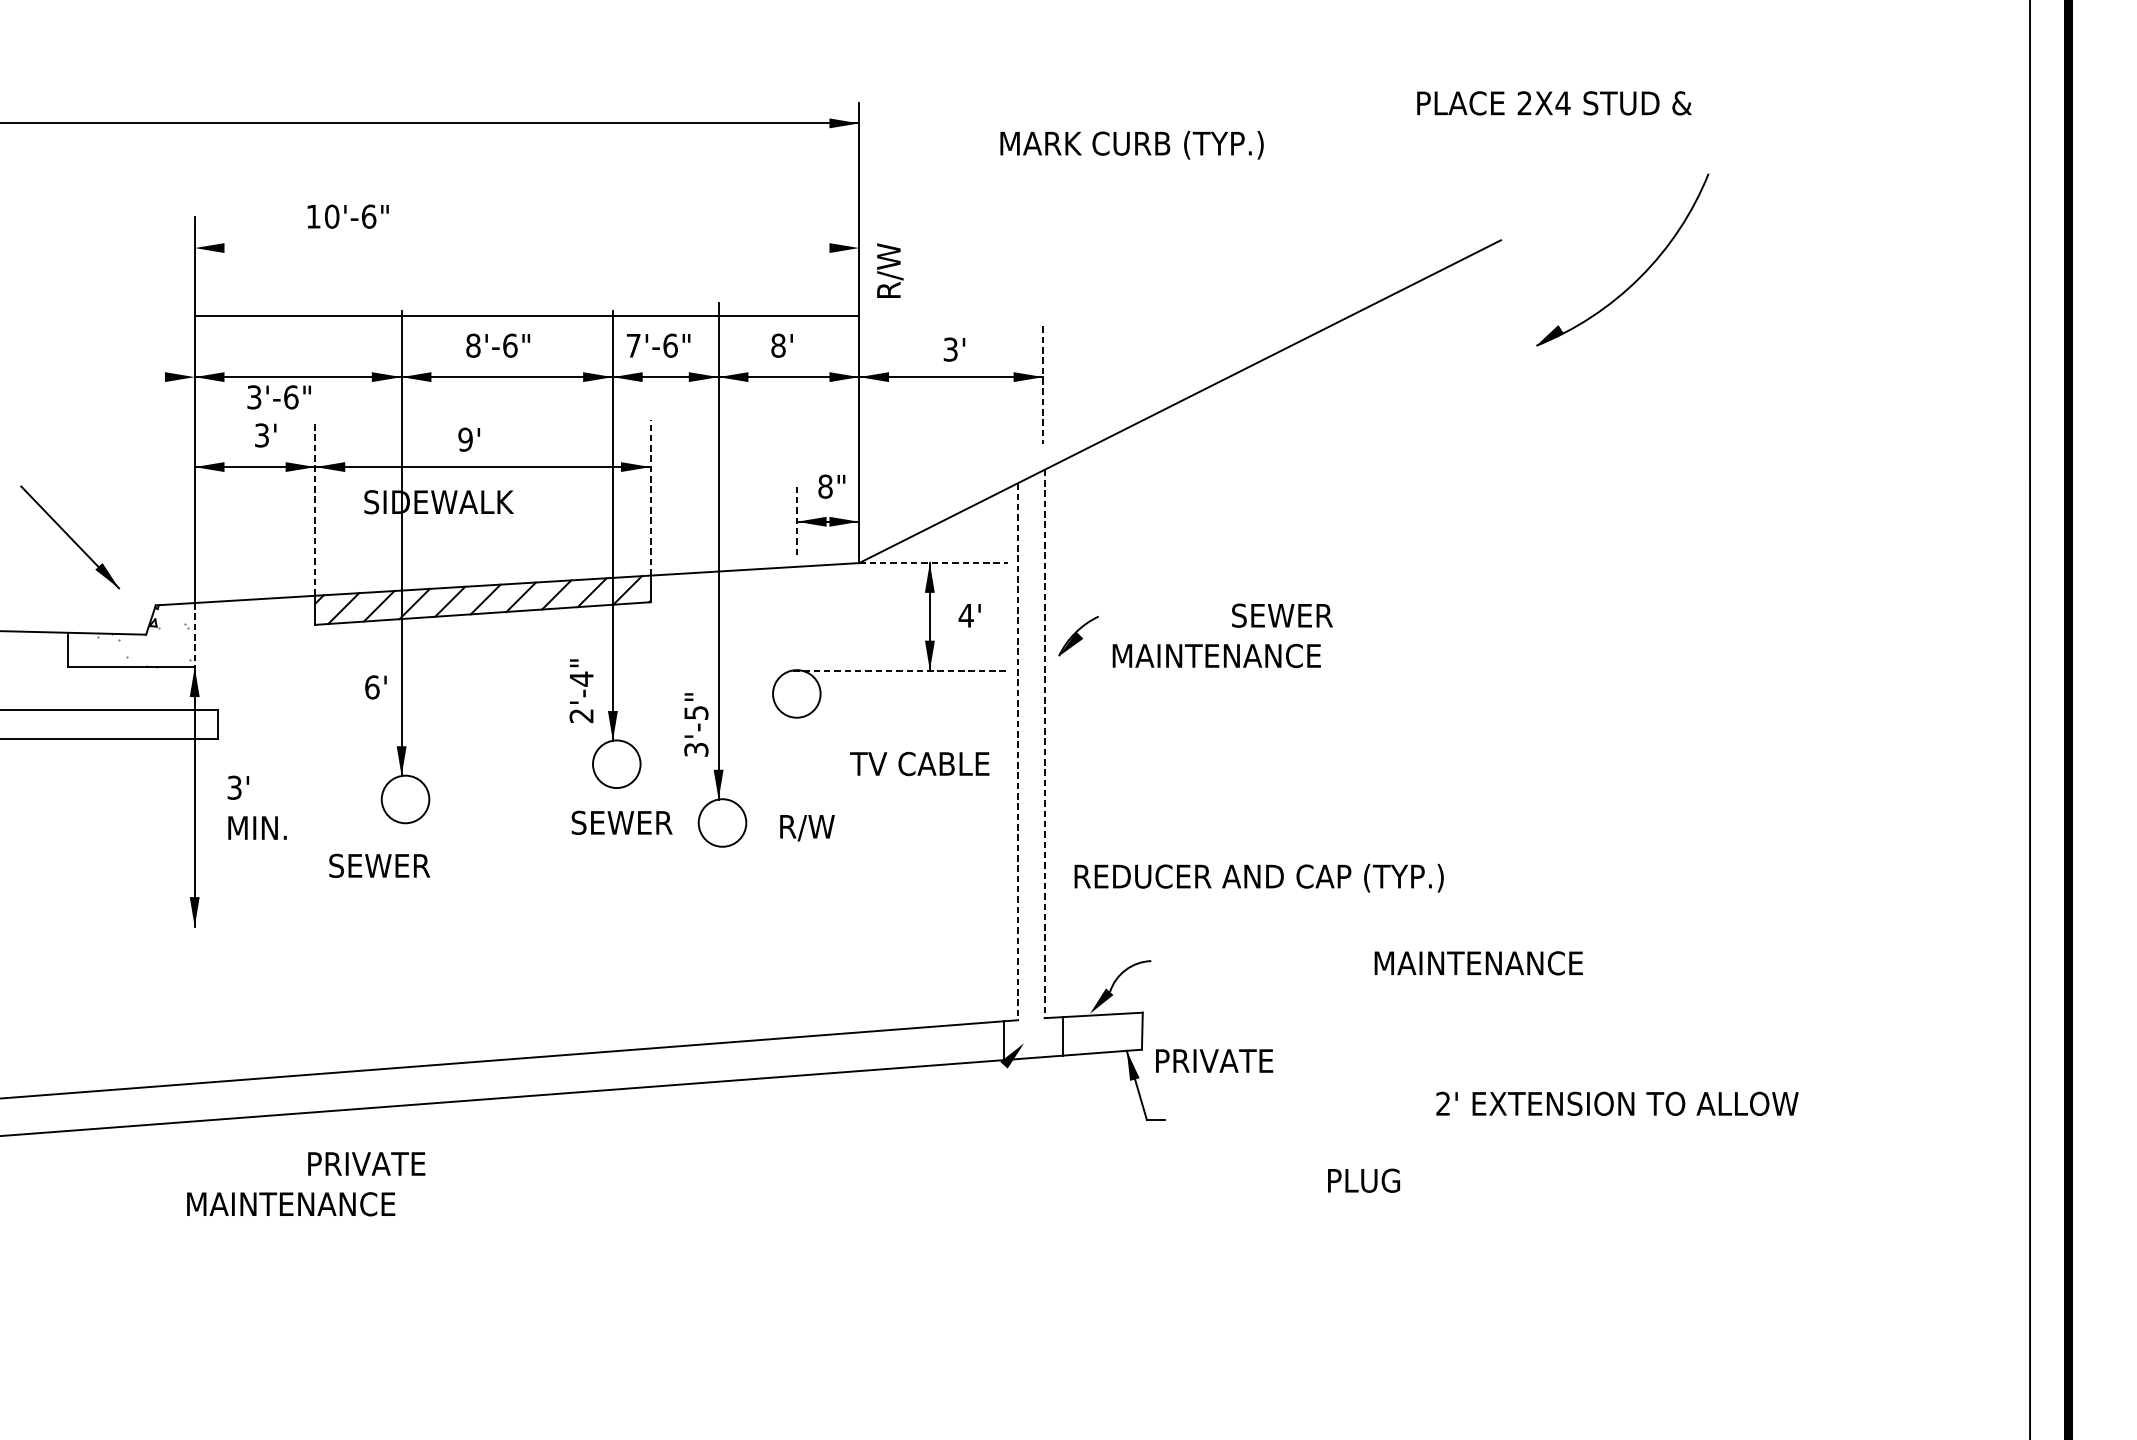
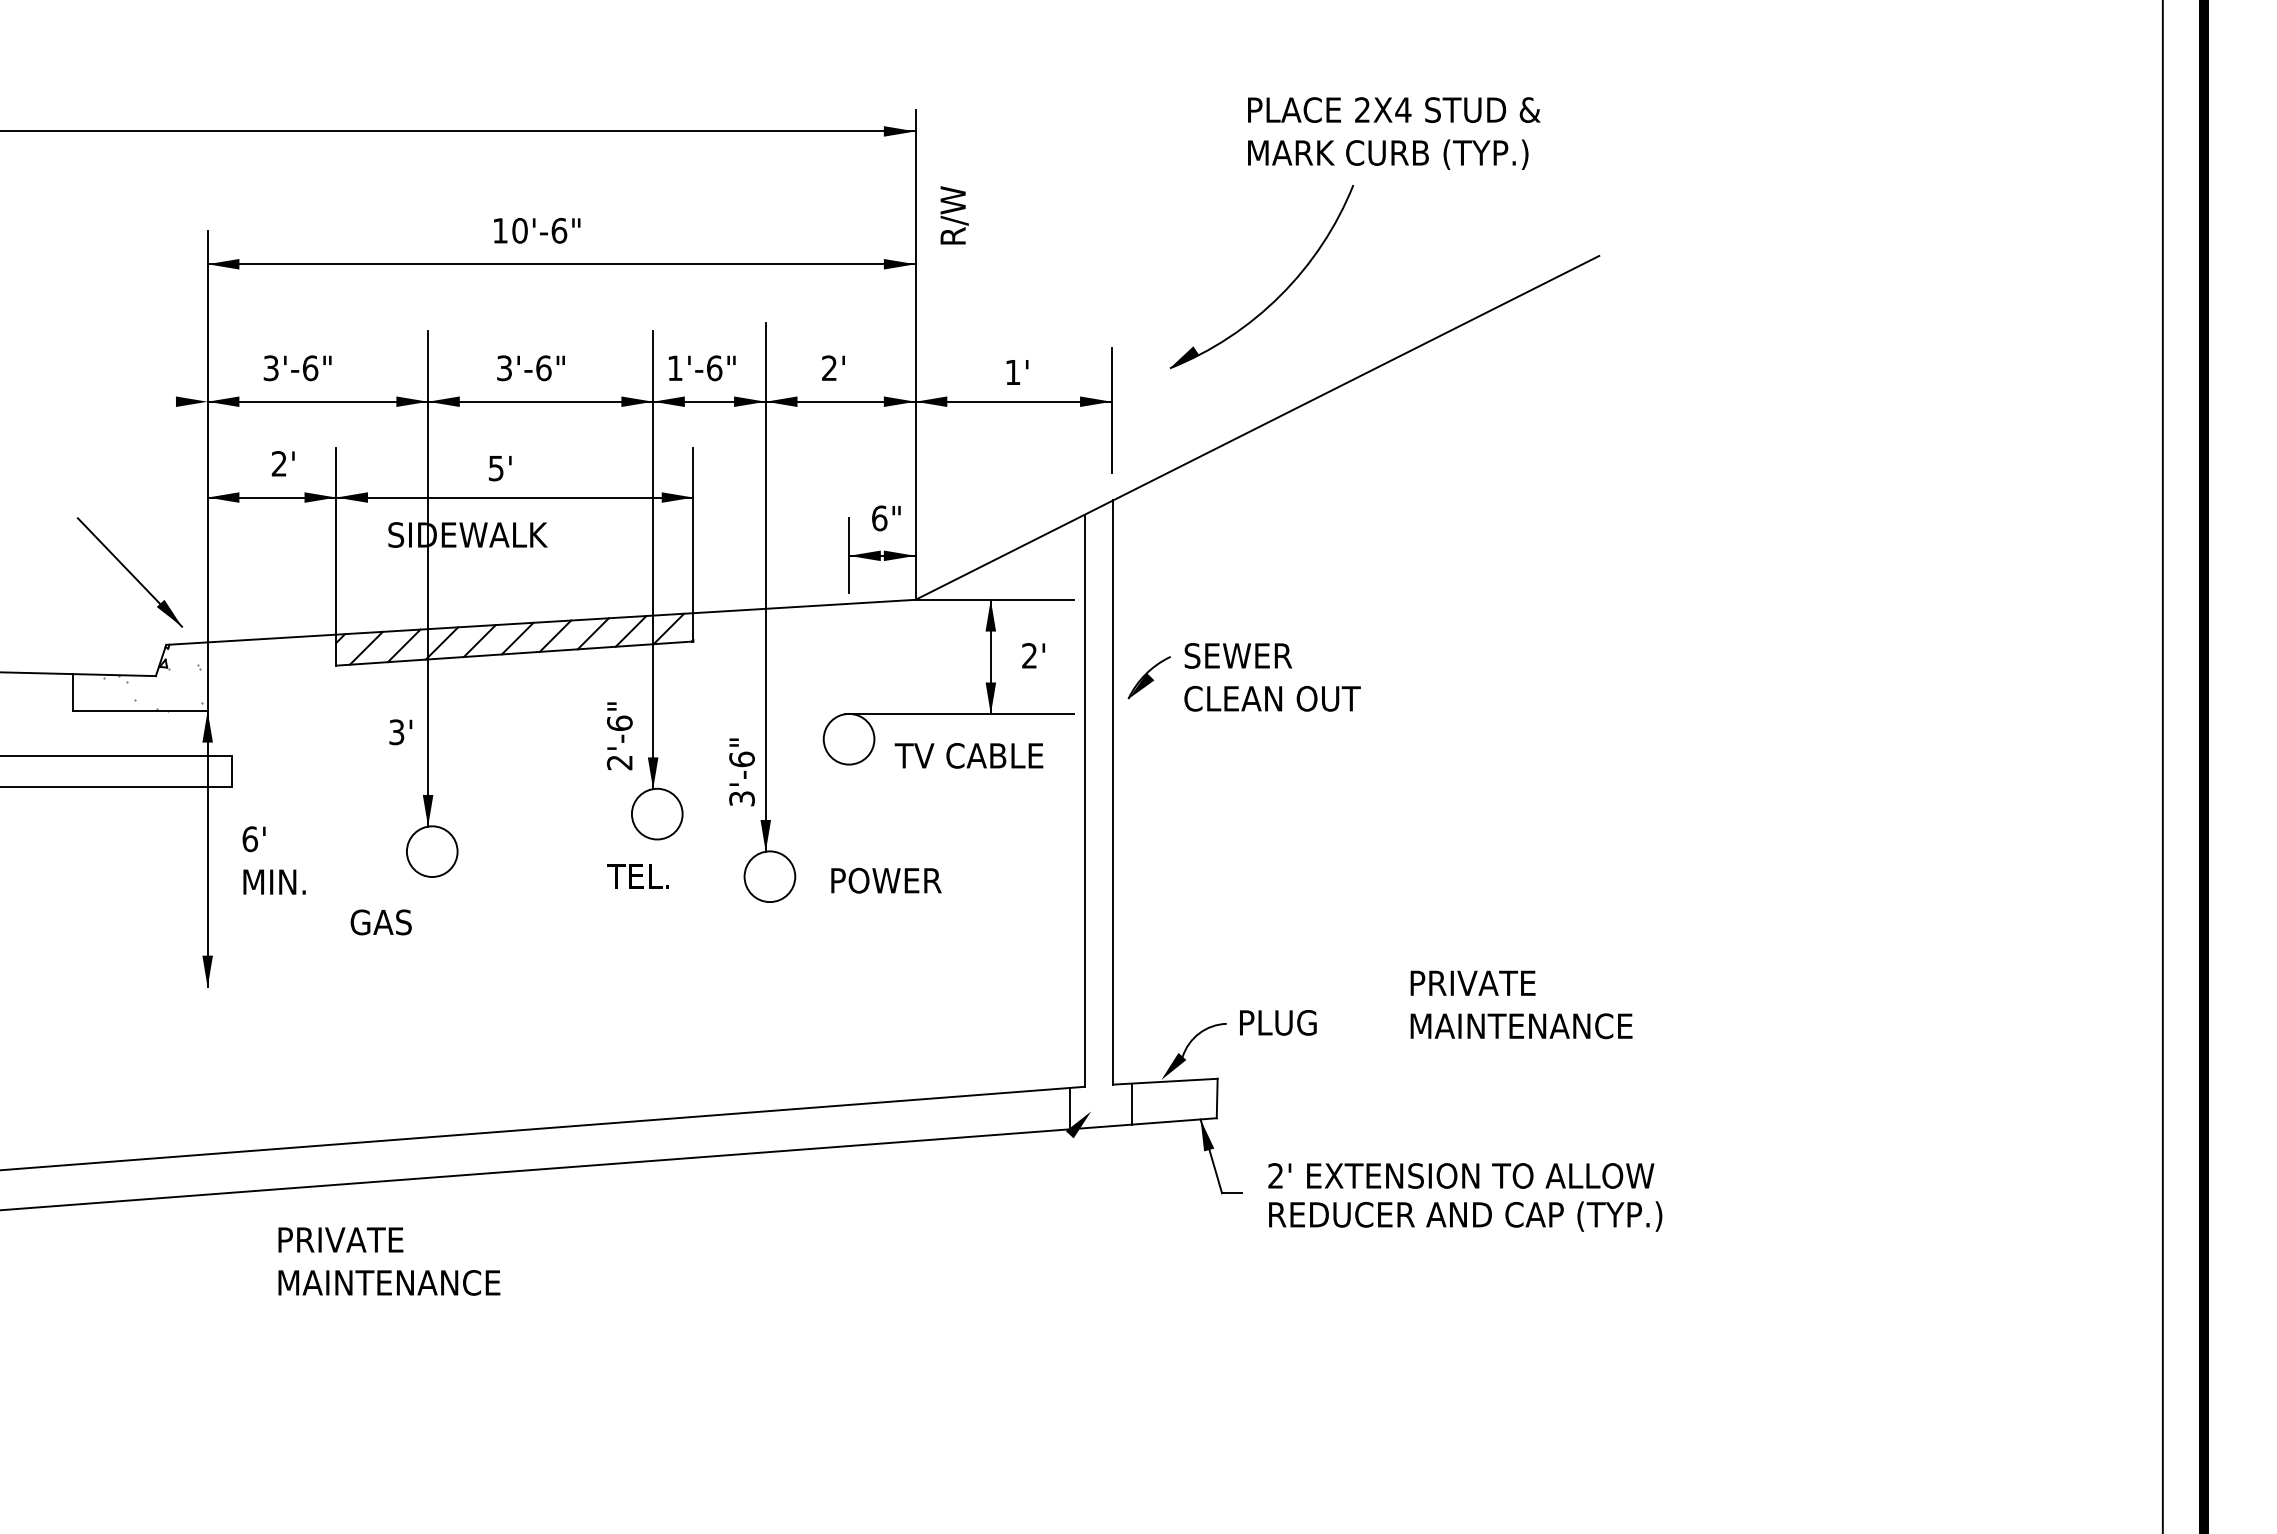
text: (1554, 102) -> (1394, 109), moved
text: (1132, 145) -> (1388, 154), moved
text: (348, 216) -> (537, 230), moved
text: (890, 270) -> (954, 215), moved
part: (1640, 276) -> (1280, 294), moved
line: (526, 315) -> (561, 264), moved
text: (633, 344) -> (675, 367), 7'-6" -> 1'-6"
text: (473, 345) -> (504, 368), 8'-6" -> 3'-6"
text: (778, 345) -> (829, 368), 8' -> 2'
text: (950, 349) -> (1012, 372), 3' -> 1'
line: (1043, 385) -> (1111, 410), dashed -> solid
text: (279, 397) -> (297, 368), moved
text: (261, 435) -> (278, 463), 3' -> 2'
text: (464, 438) -> (495, 467), 9' -> 5'
text: (825, 486) -> (879, 518), 8" -> 6"
line: (650, 497) -> (693, 530), dashed -> solid
line: (315, 508) -> (336, 541), dashed -> solid
line: (797, 521) -> (849, 555), dashed -> solid
part: (69, 537) -> (129, 572), moved
line: (934, 562) -> (995, 599), dashed -> solid
text: (966, 615) -> (1029, 655), 4' -> 2'
text: (1282, 615) -> (1238, 655), moved
line: (194, 635) -> (207, 677), dashed -> solid
text: (1215, 655) -> (1295, 698), MAINTENANCE -> CLEAN OUT
line: (900, 670) -> (959, 714), dashed -> solid
text: (581, 679) -> (619, 723), 2'-4" -> 2'-6"
text: (371, 687) -> (396, 732), 6' -> 3'
text: (695, 712) -> (741, 759), 3'-5" -> 3'-6"
line: (1045, 744) -> (1113, 793), dashed -> solid
line: (1017, 752) -> (1084, 801), dashed -> solid
text: (919, 763) -> (968, 755), moved
text: (234, 788) -> (250, 839), 3' -> 6'
text: (620, 822) -> (661, 876), SEWER -> TEL.
text: (832, 827) -> (887, 881), R/W -> POWER
text: (379, 865) -> (404, 922), SEWER -> GAS
text: (1259, 878) -> (1465, 1216), moved
text: (1478, 963) -> (1521, 1026), moved
text: (1213, 1060) -> (1472, 982), moved
text: (1617, 1103) -> (1461, 1175), moved
text: (366, 1163) -> (340, 1239), moved
text: (1364, 1180) -> (1278, 1022), moved
text: (291, 1203) -> (389, 1282), moved

